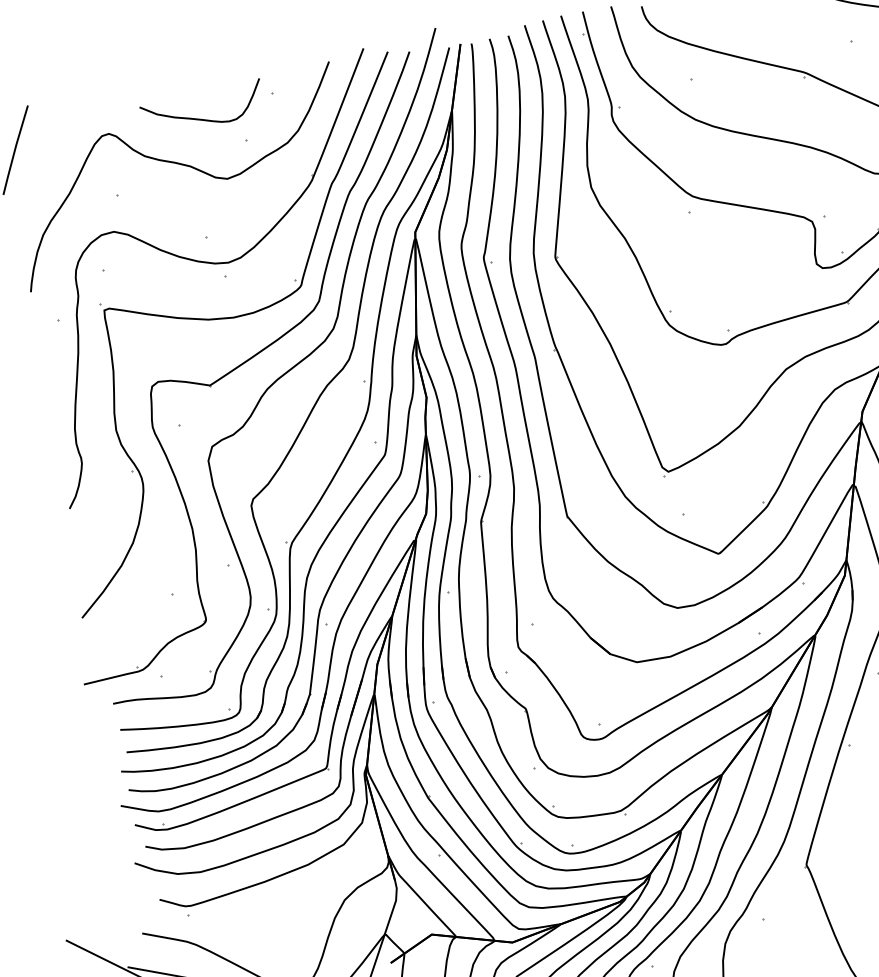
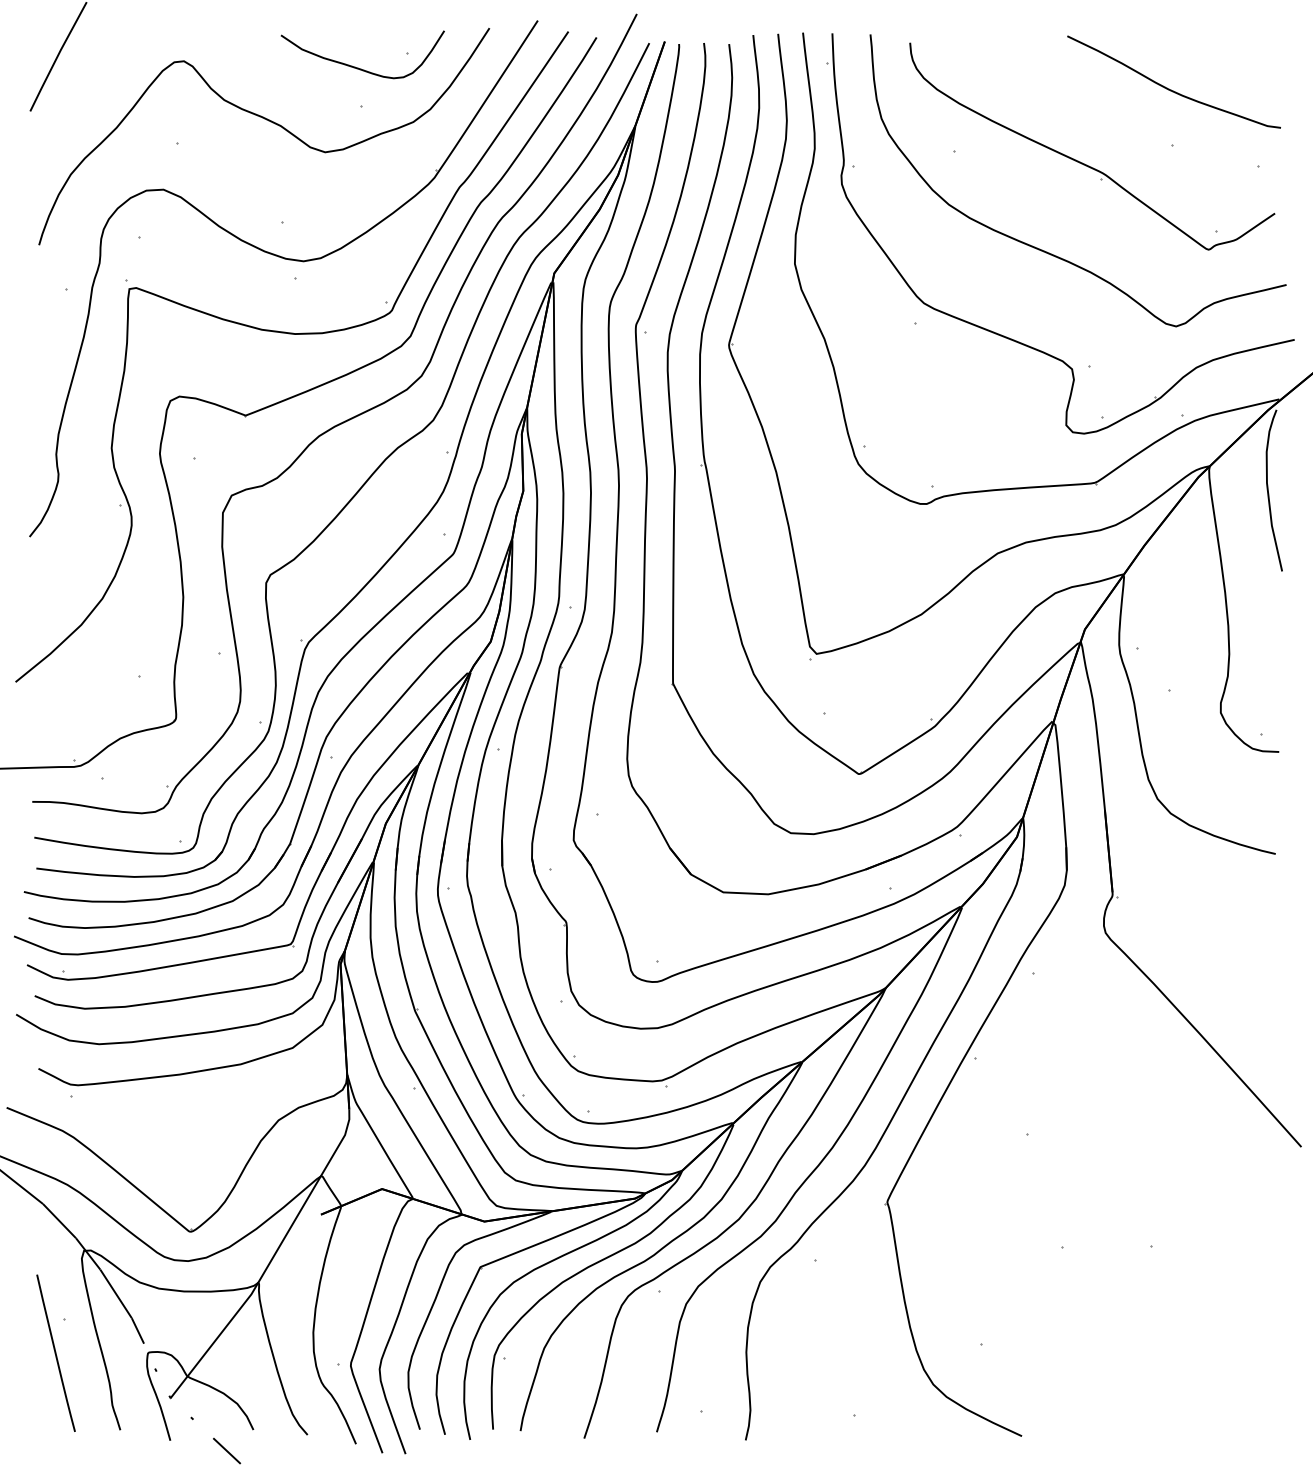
curve: (201, 118) -> (358, 67), moved

